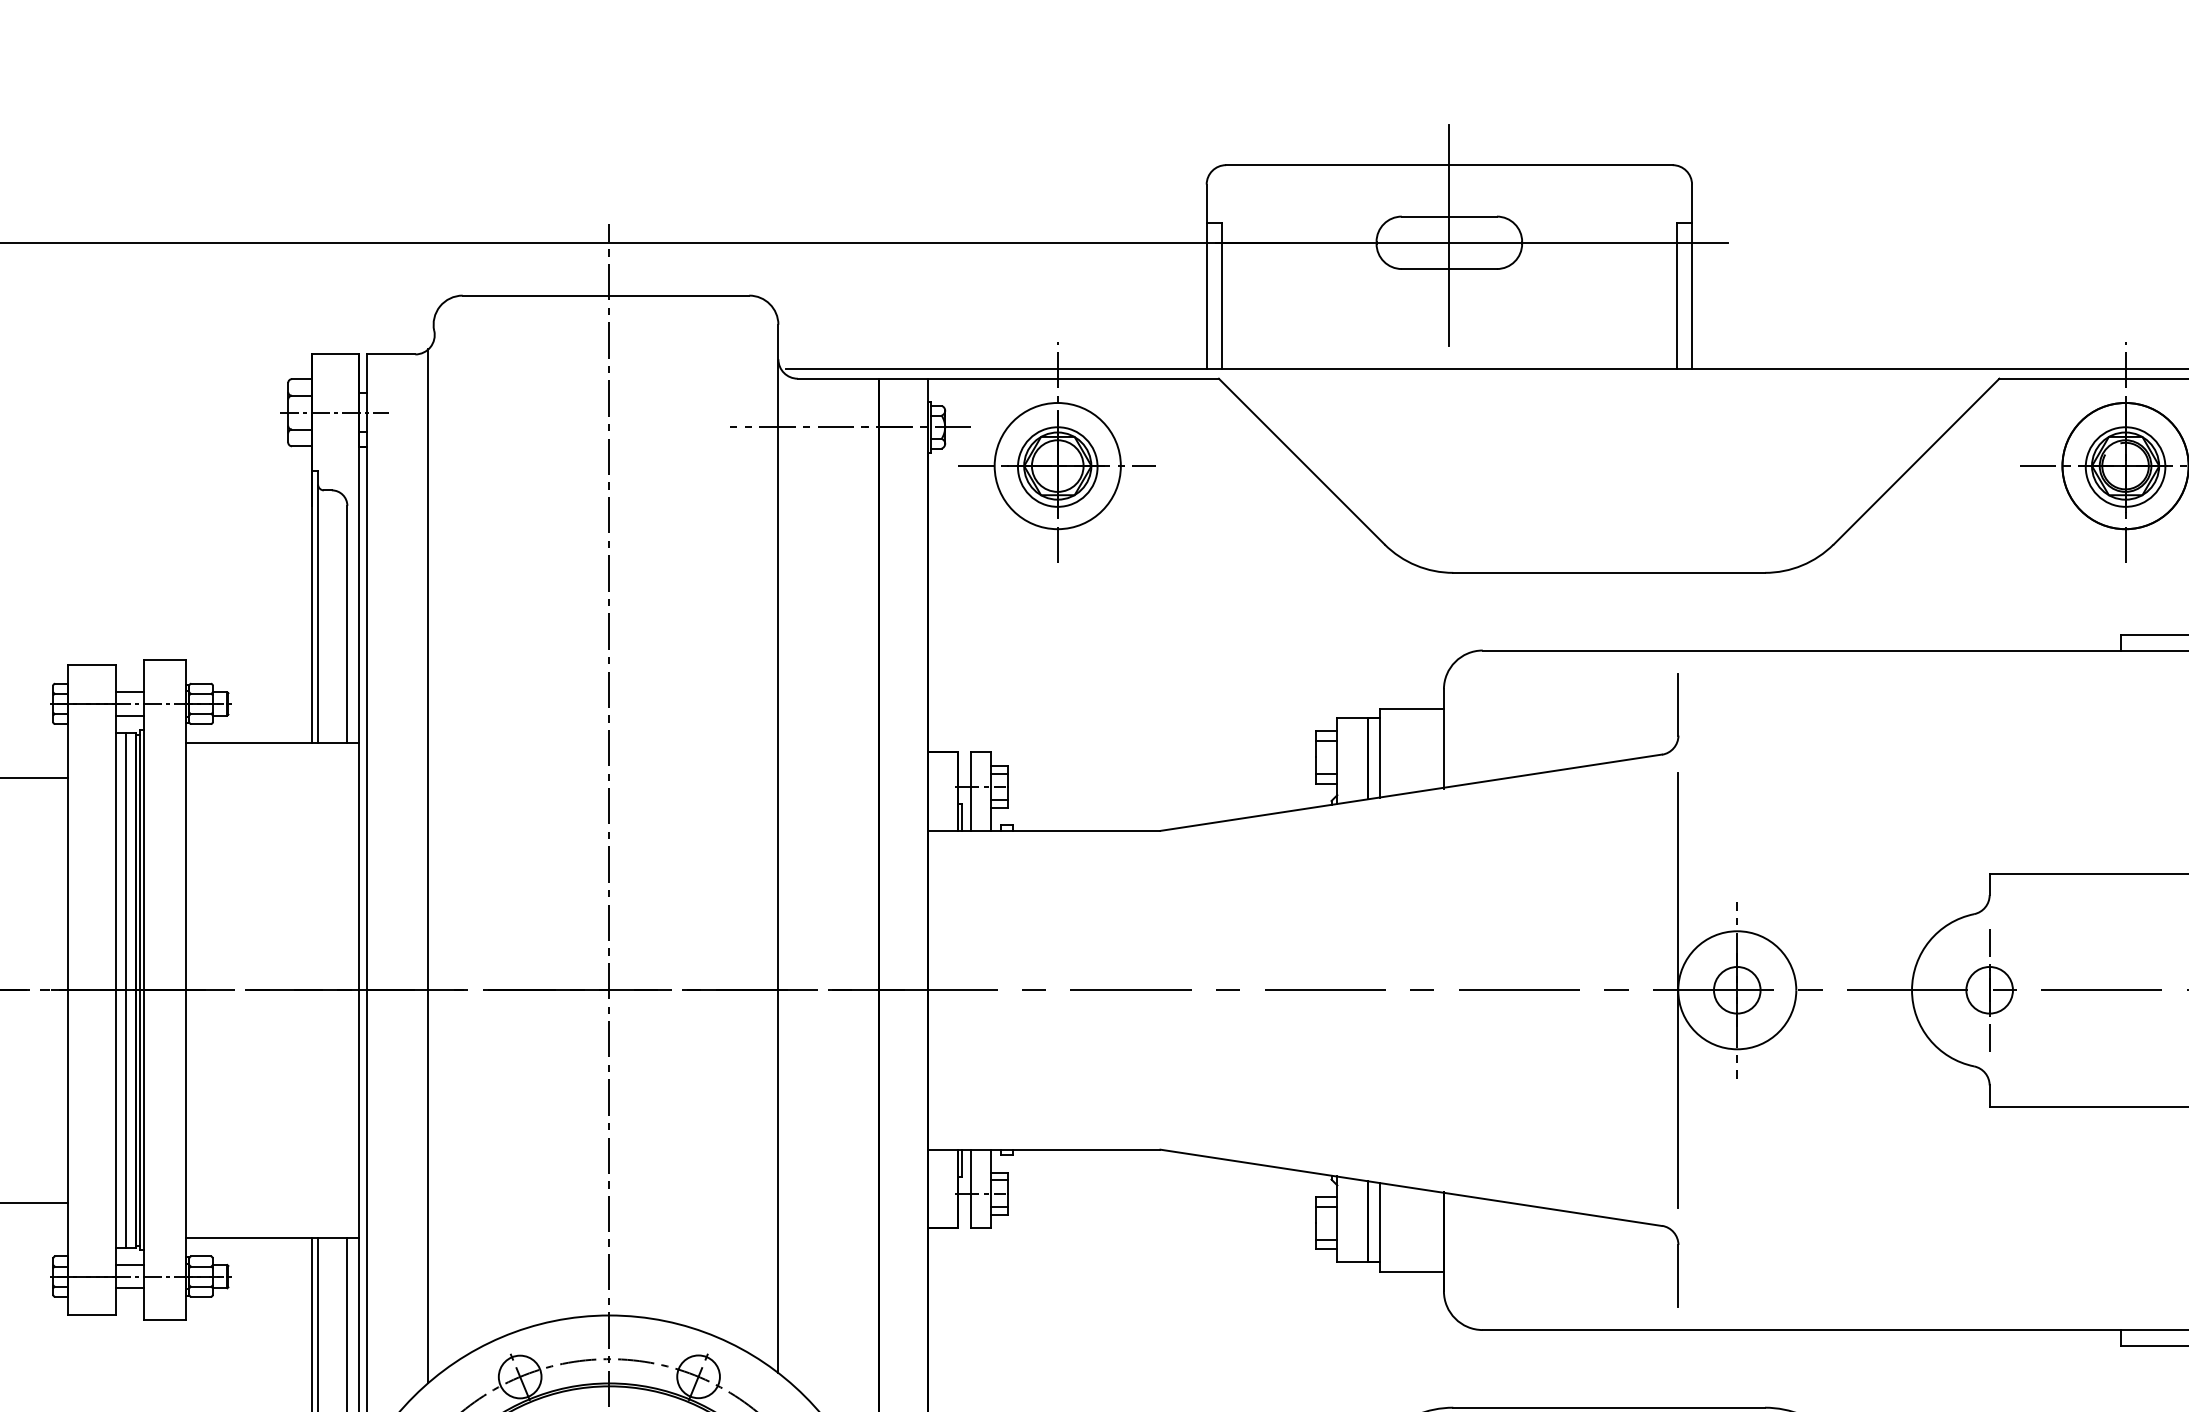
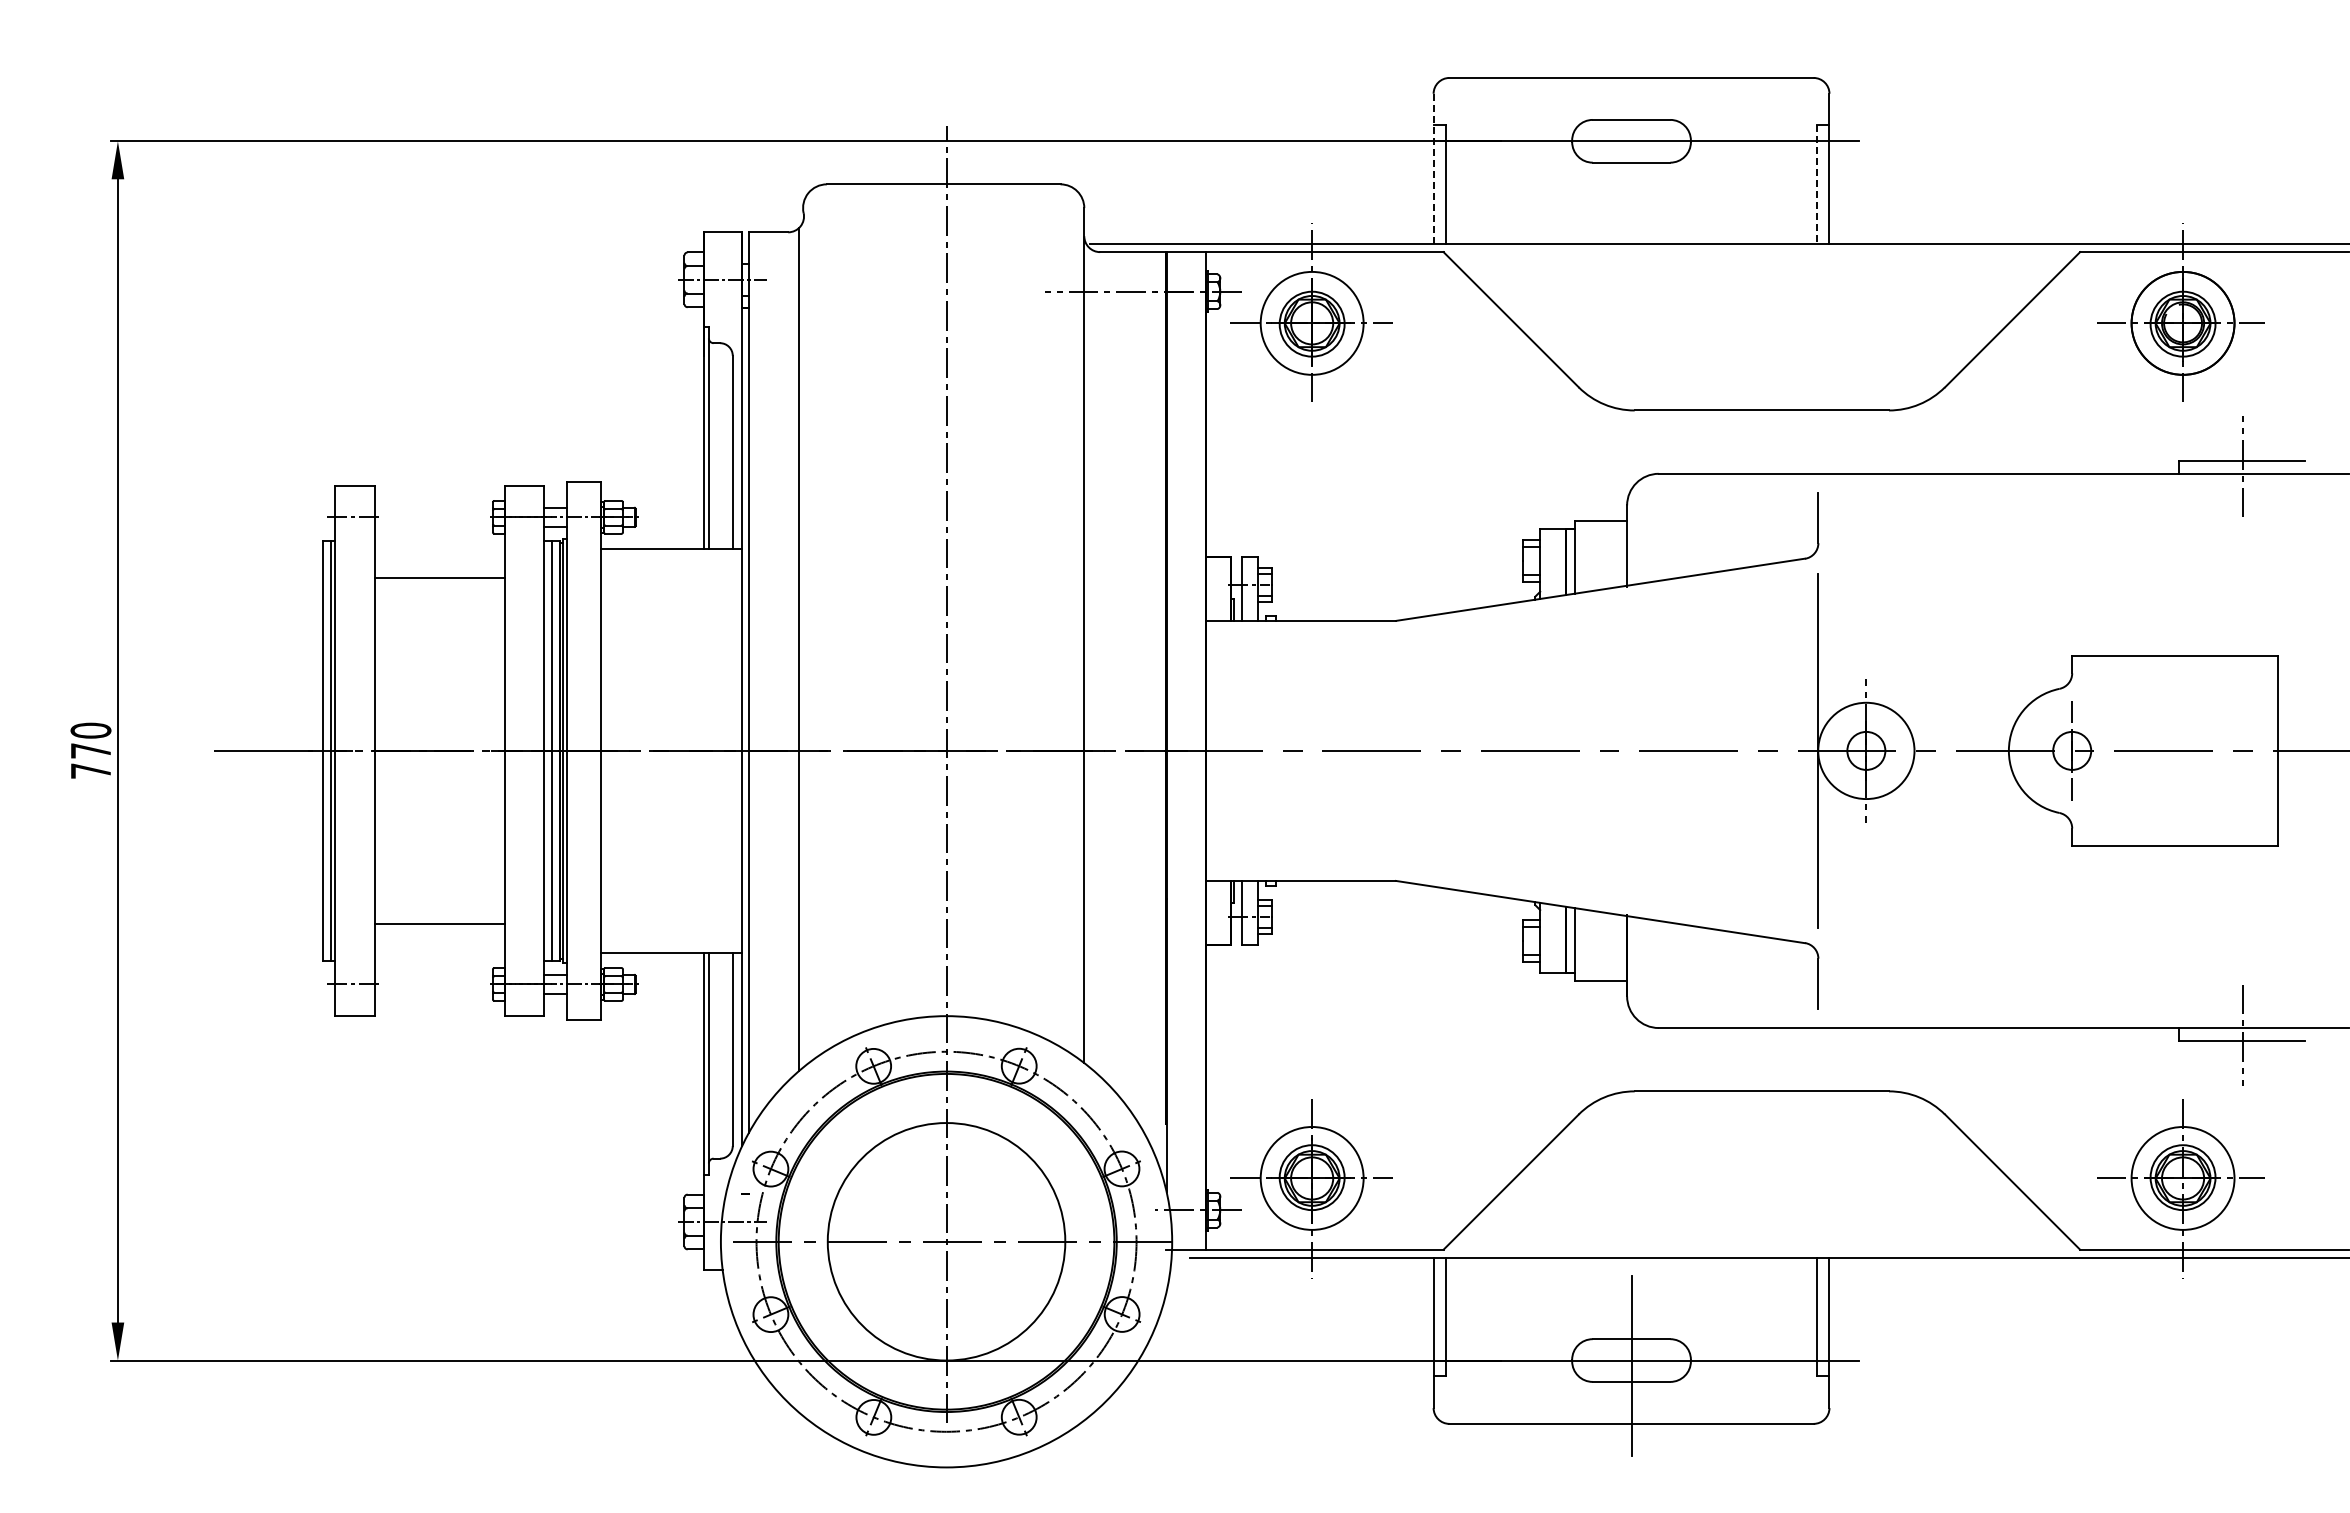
line: (1449, 235) -> (1631, 135), removed
line: (1206, 277) -> (1433, 169), solid -> dashed
line: (1676, 297) -> (1816, 185), solid -> dashed

